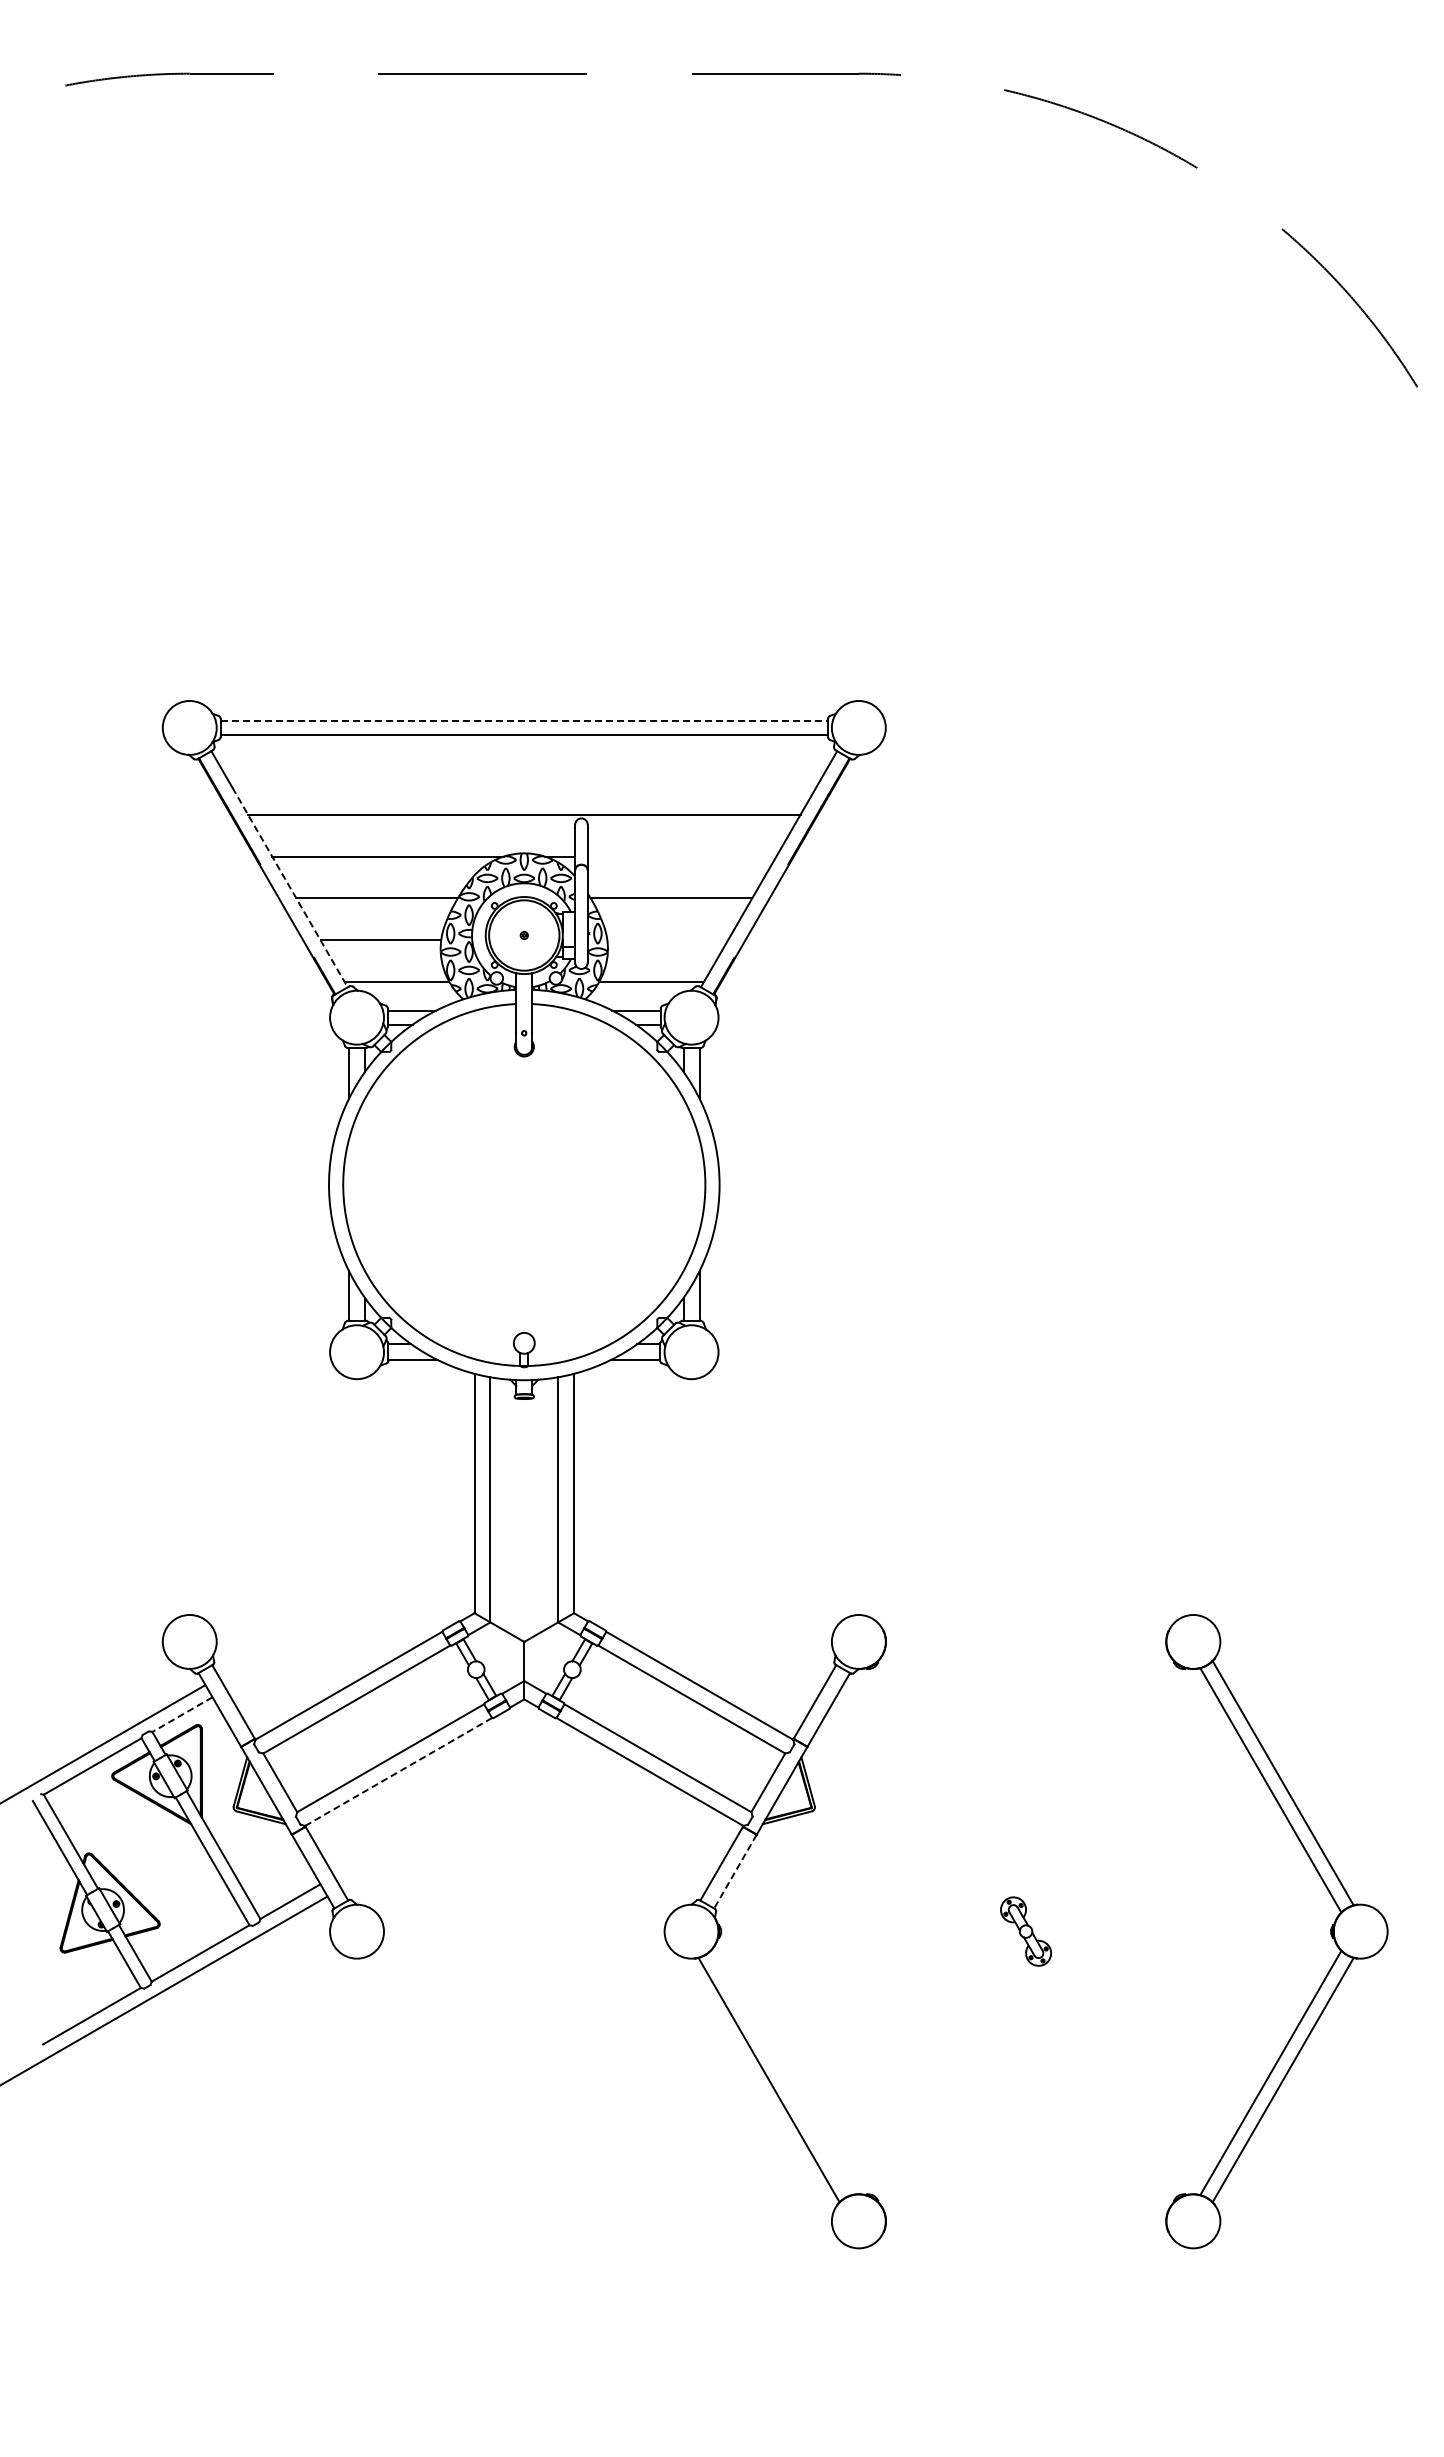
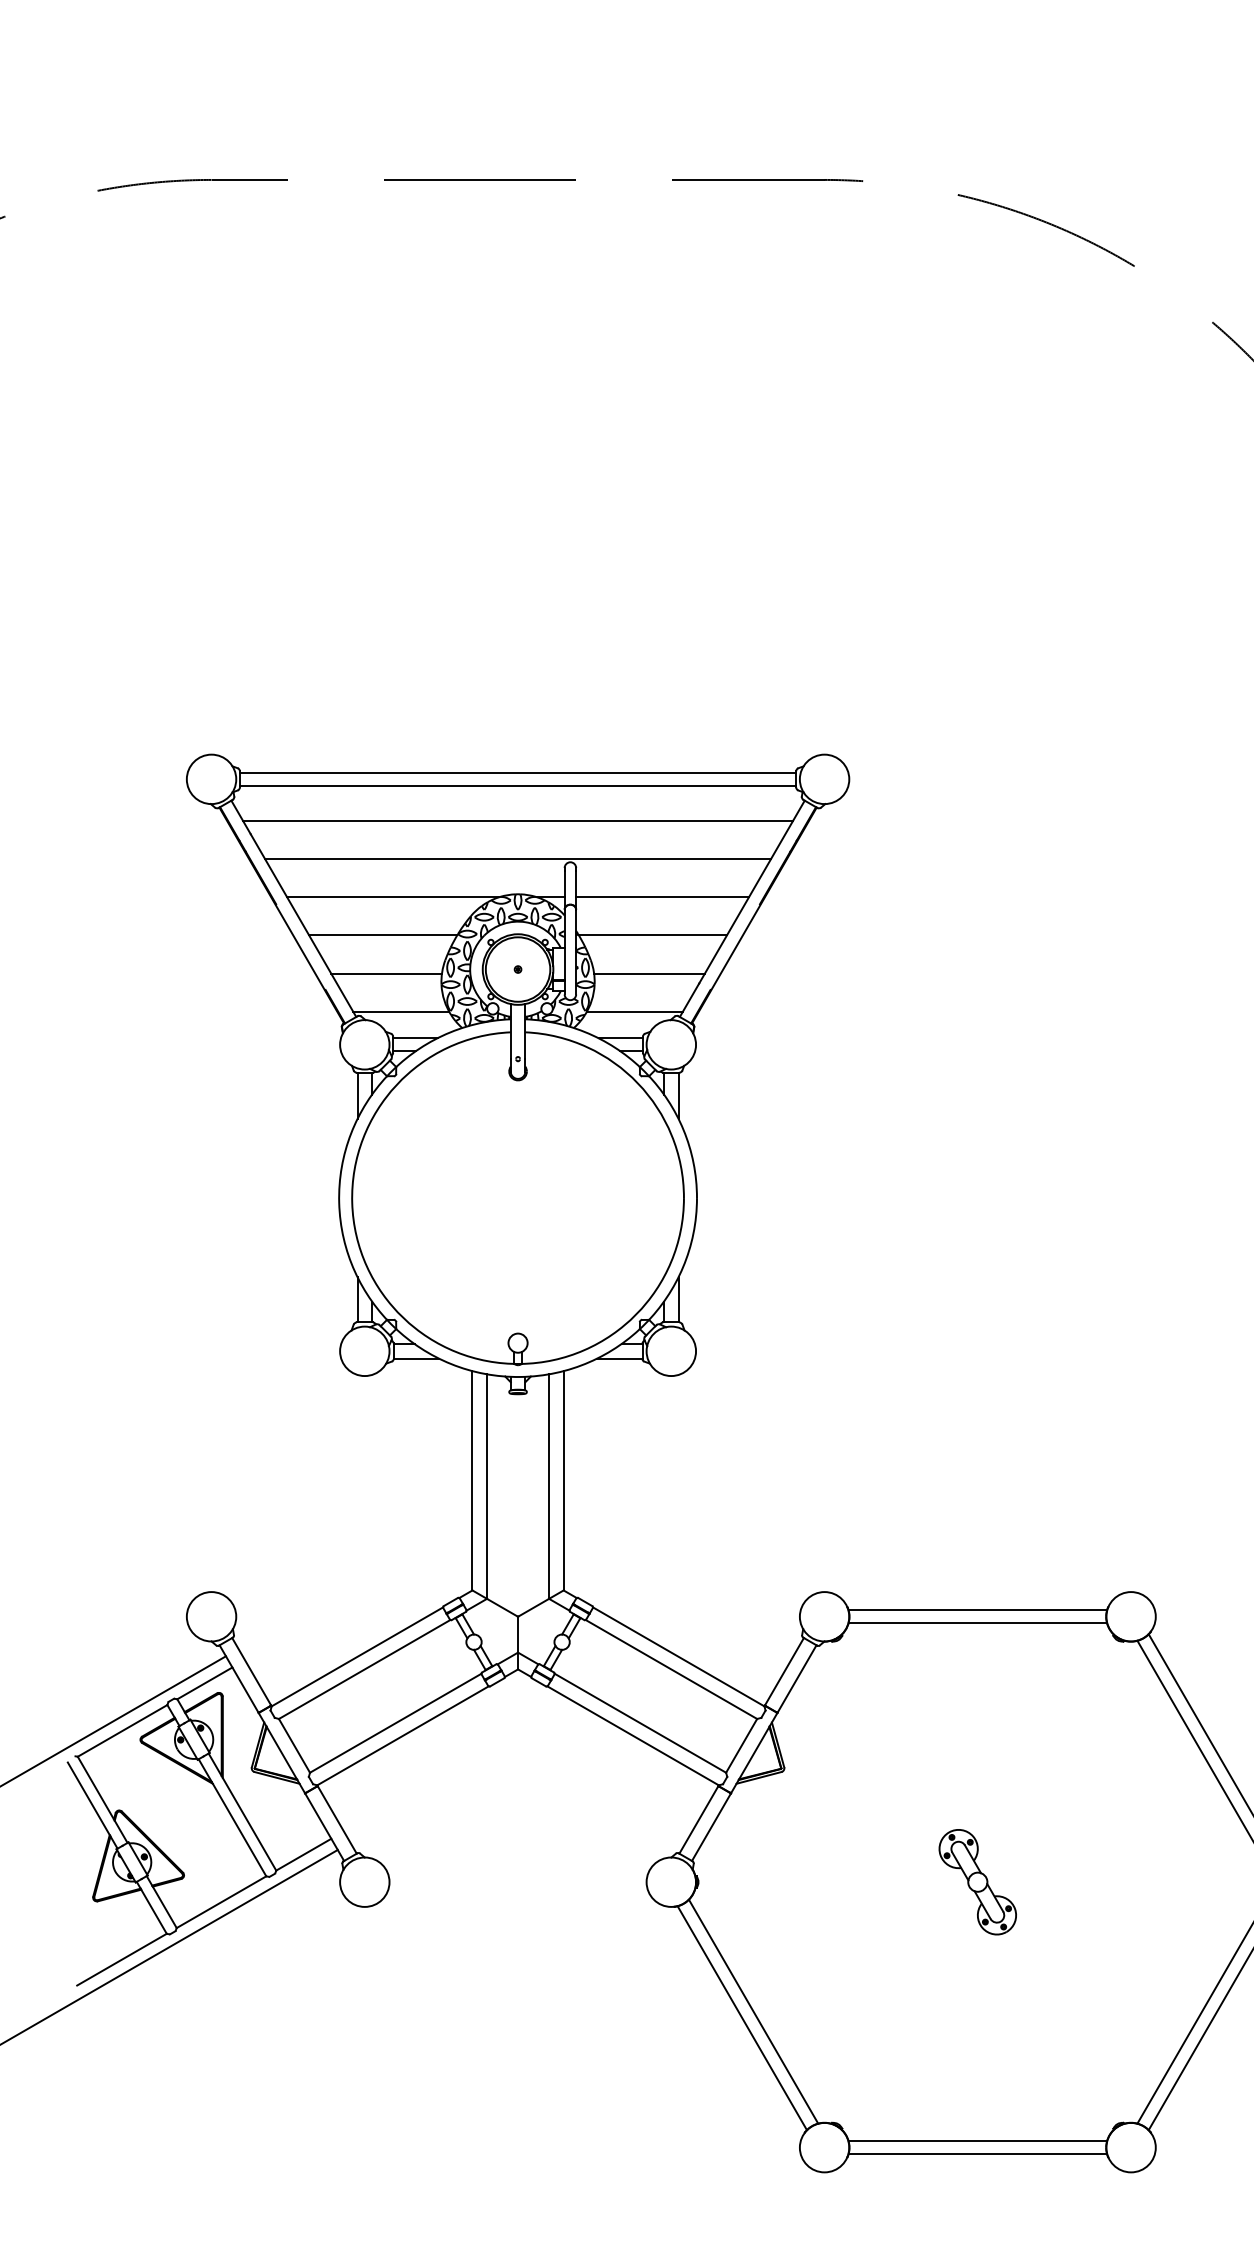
line: (524, 720) -> (518, 772), dashed -> solid
line: (523, 772) -> (517, 820), added
line: (681, 856) -> (662, 897), added
line: (290, 887) -> (303, 925), dashed -> solid
line: (667, 940) -> (649, 974), added
line: (1026, 1634) -> (978, 1609), added
line: (1026, 1649) -> (978, 1623), added
line: (182, 1714) -> (204, 1683), dashed -> solid
line: (399, 1771) -> (403, 1735), dashed -> solid
line: (735, 1871) -> (711, 1827), dashed -> solid
part: (1025, 1931) -> (977, 1882), size x1.67
line: (780, 2072) -> (752, 2011), added
line: (1026, 2214) -> (978, 2141), added
line: (1026, 2228) -> (978, 2154), added

